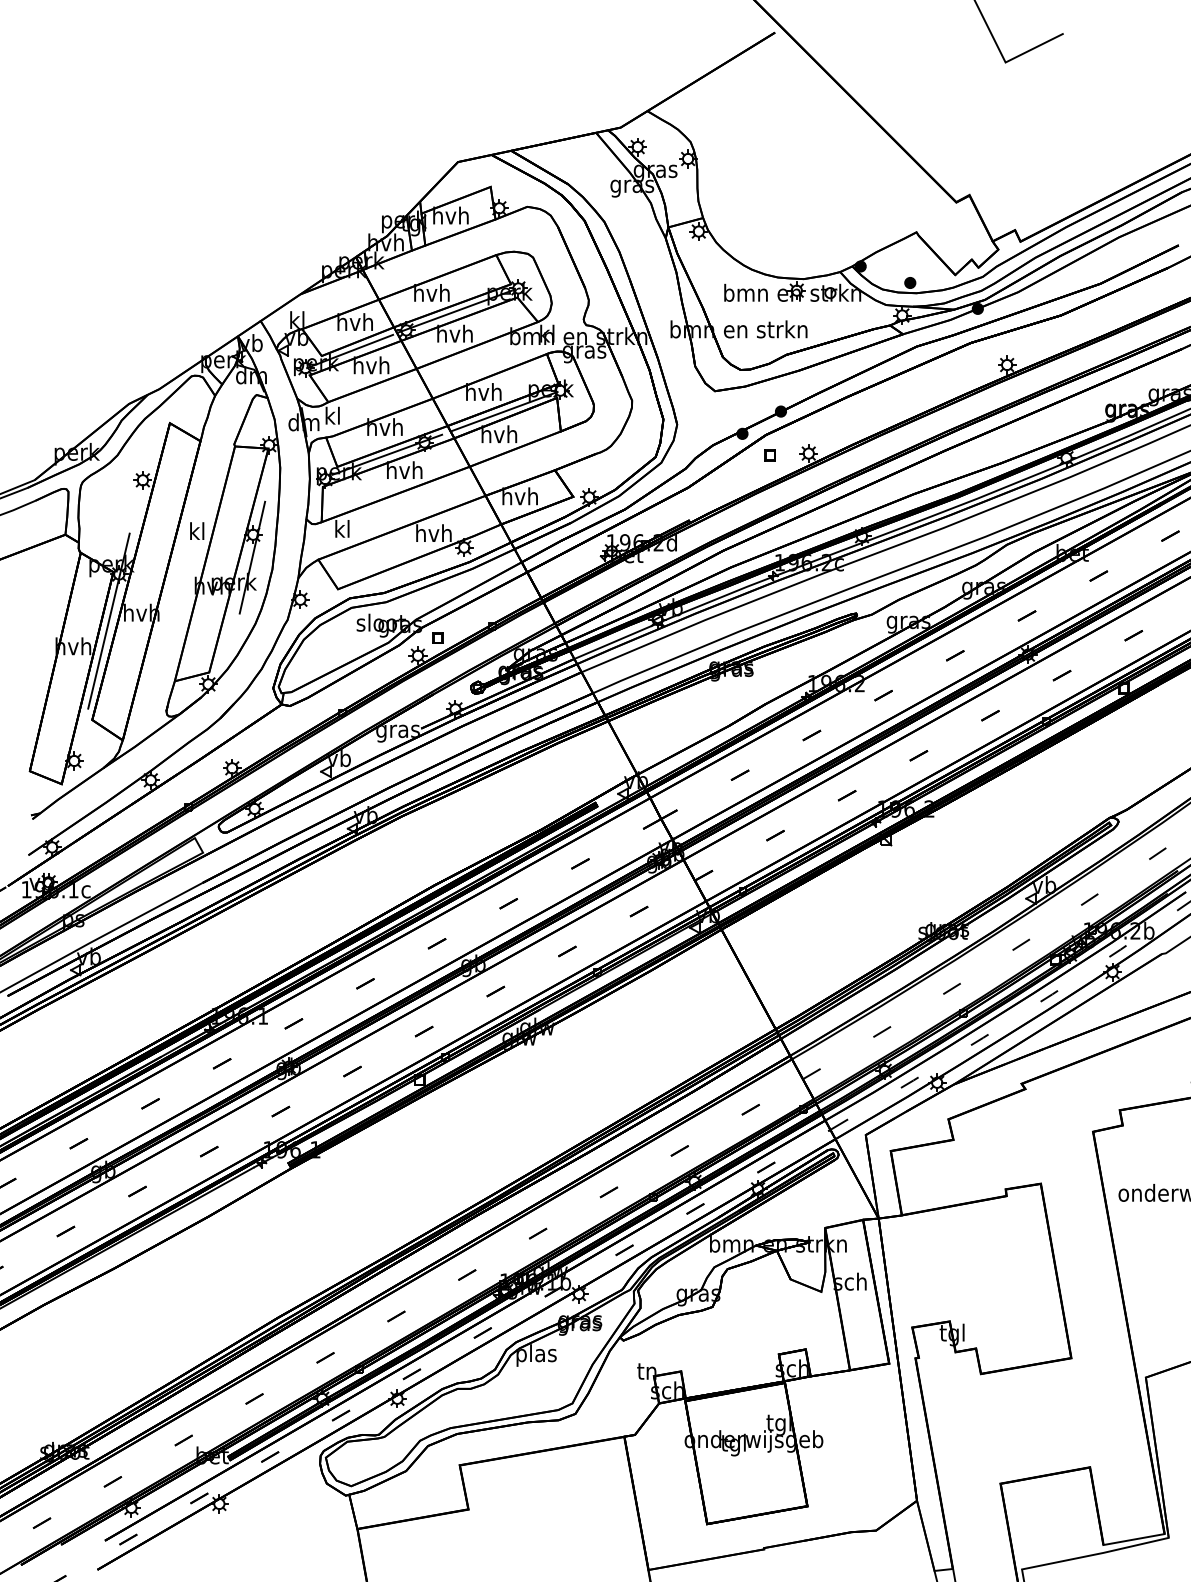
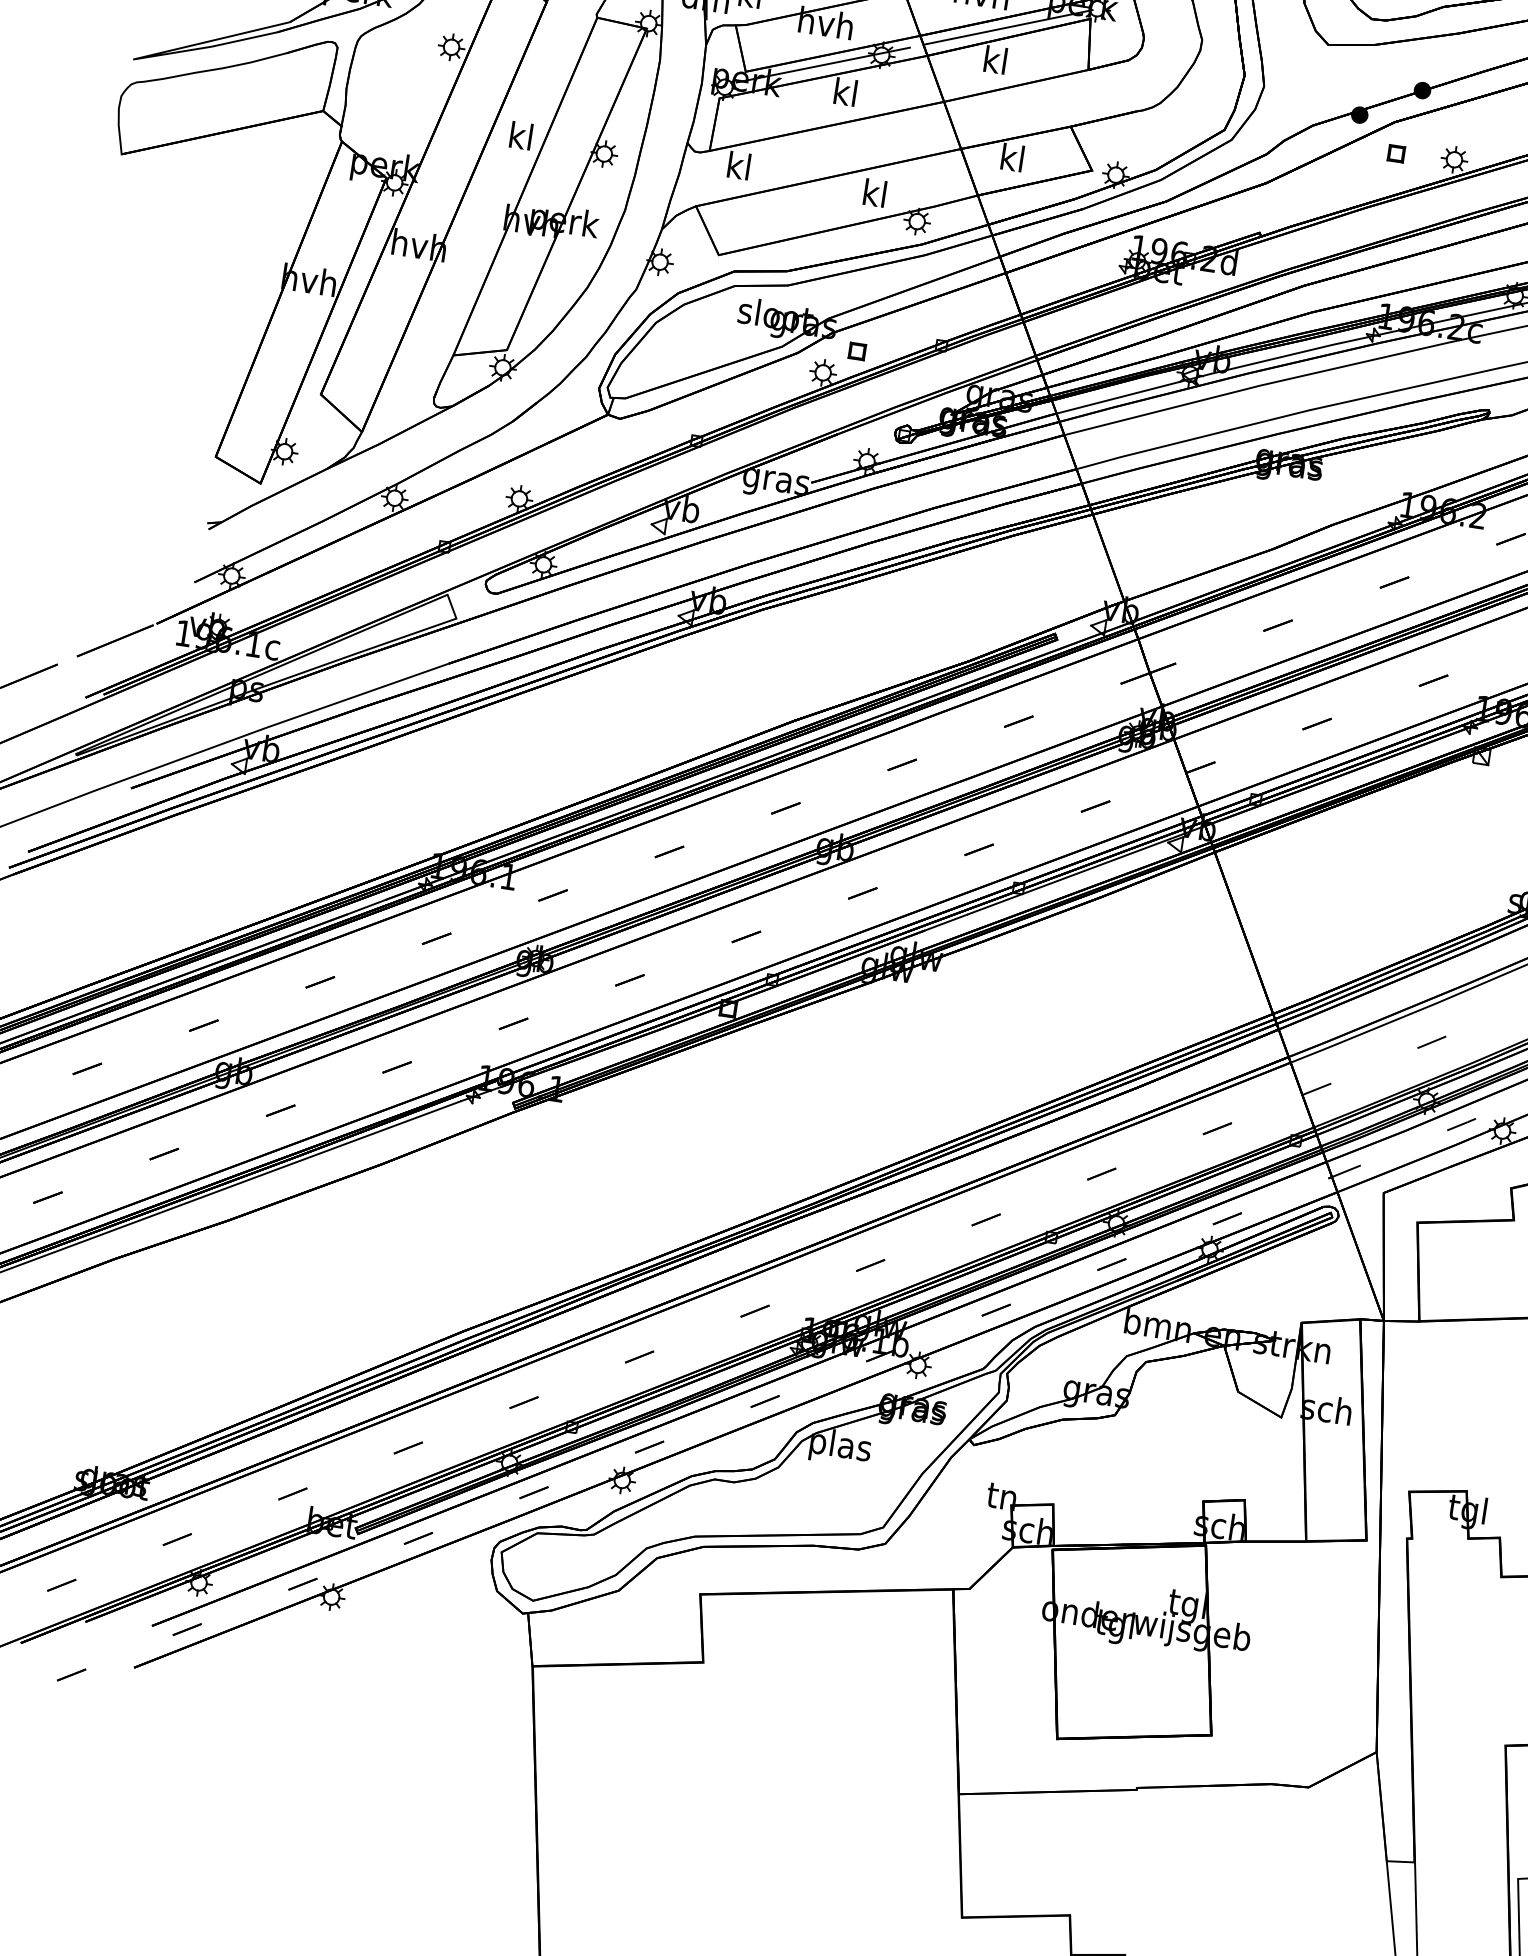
text: (499, 434) -> (995, 60), hvh -> kl
text: (404, 469) -> (845, 91), hvh -> kl
text: (519, 496) -> (1011, 157), hvh -> kl
text: (433, 532) -> (874, 191), hvh -> kl
line: (252, 557) -> (597, 187), removed
line: (108, 620) -> (368, 249), removed

